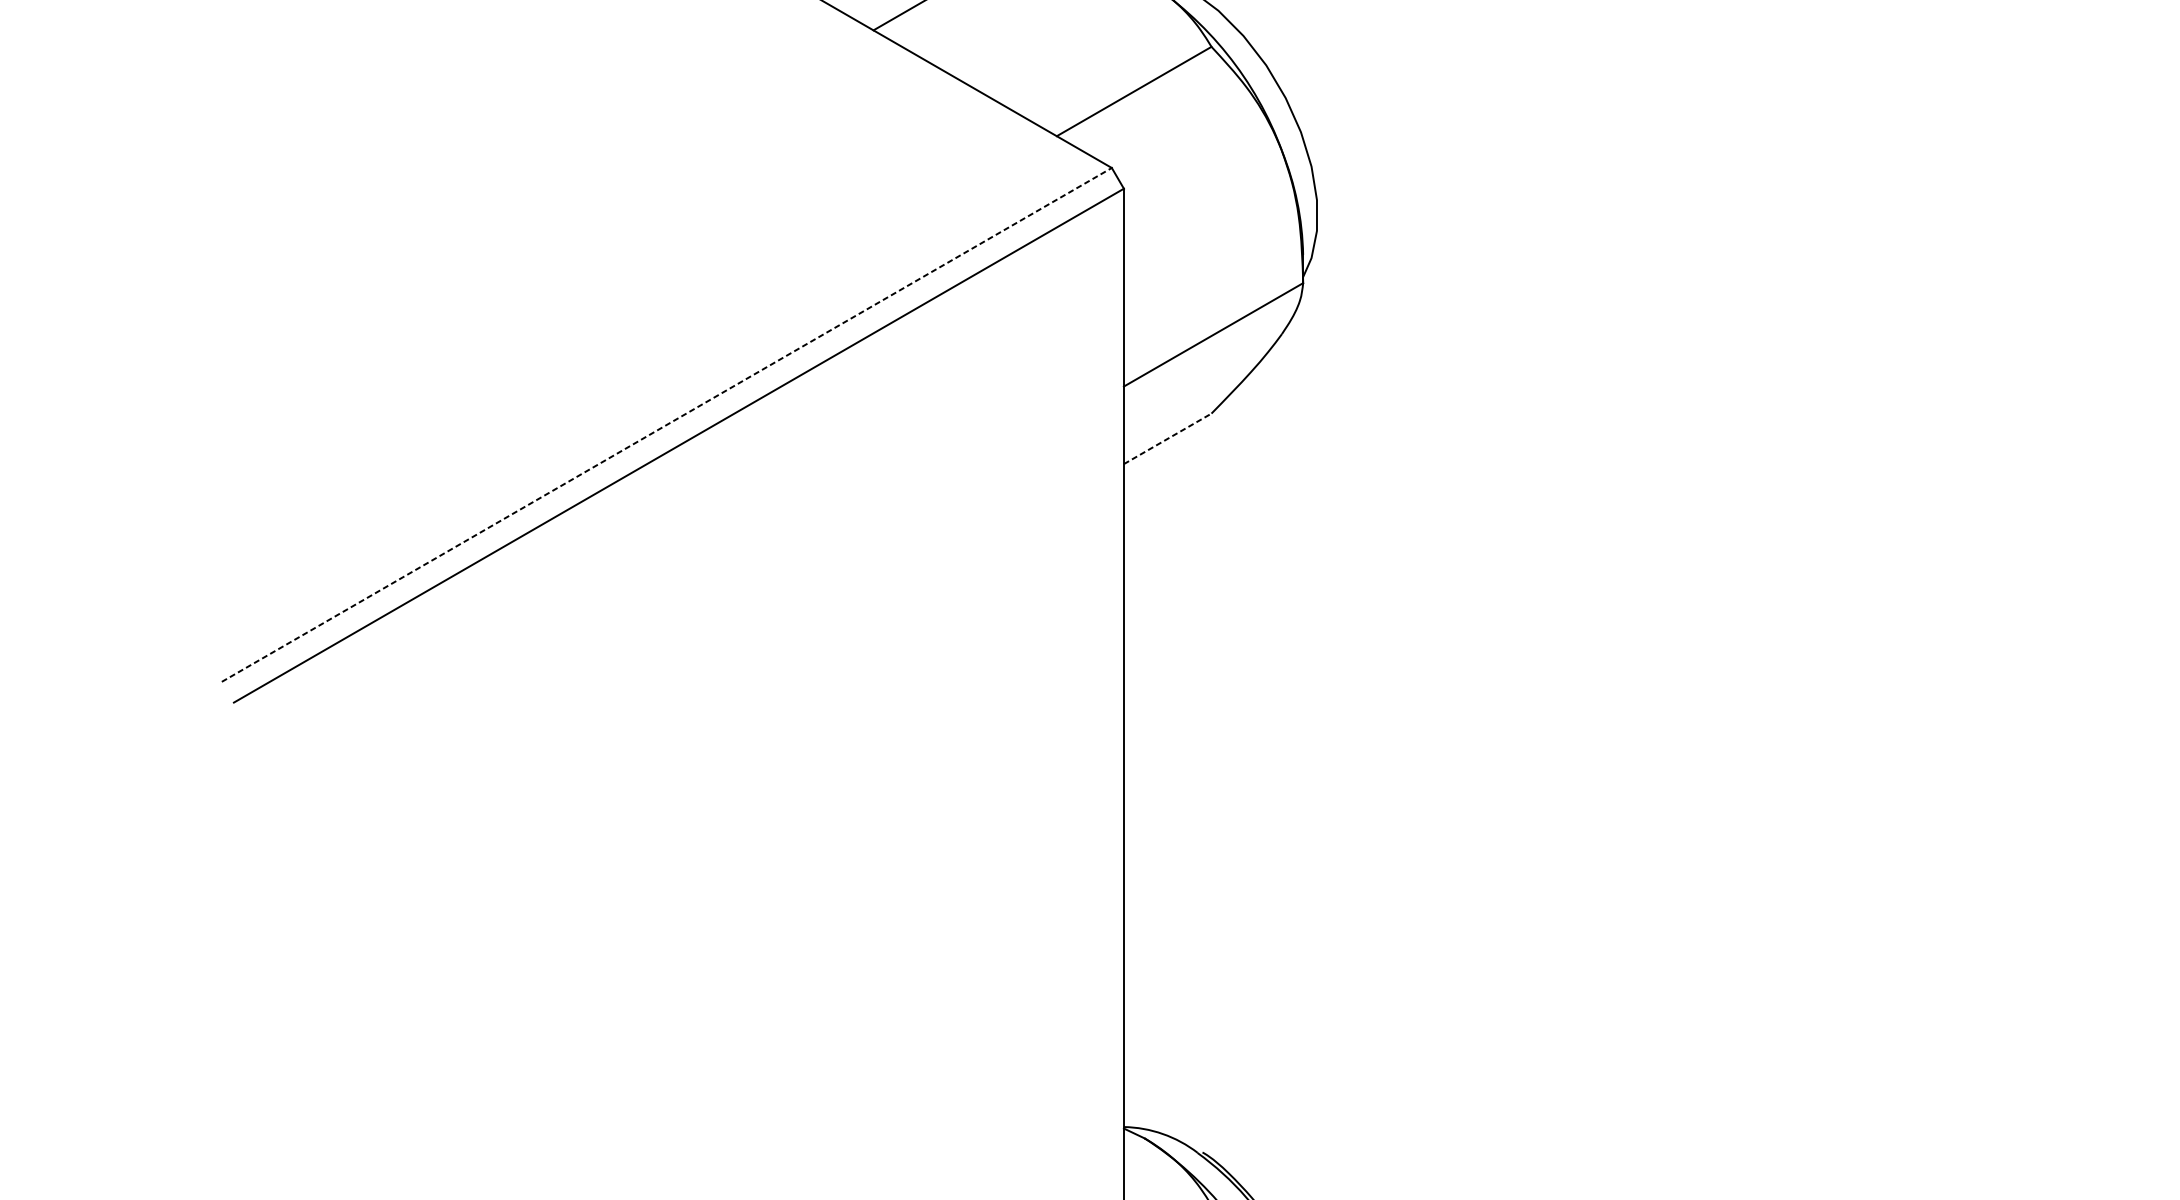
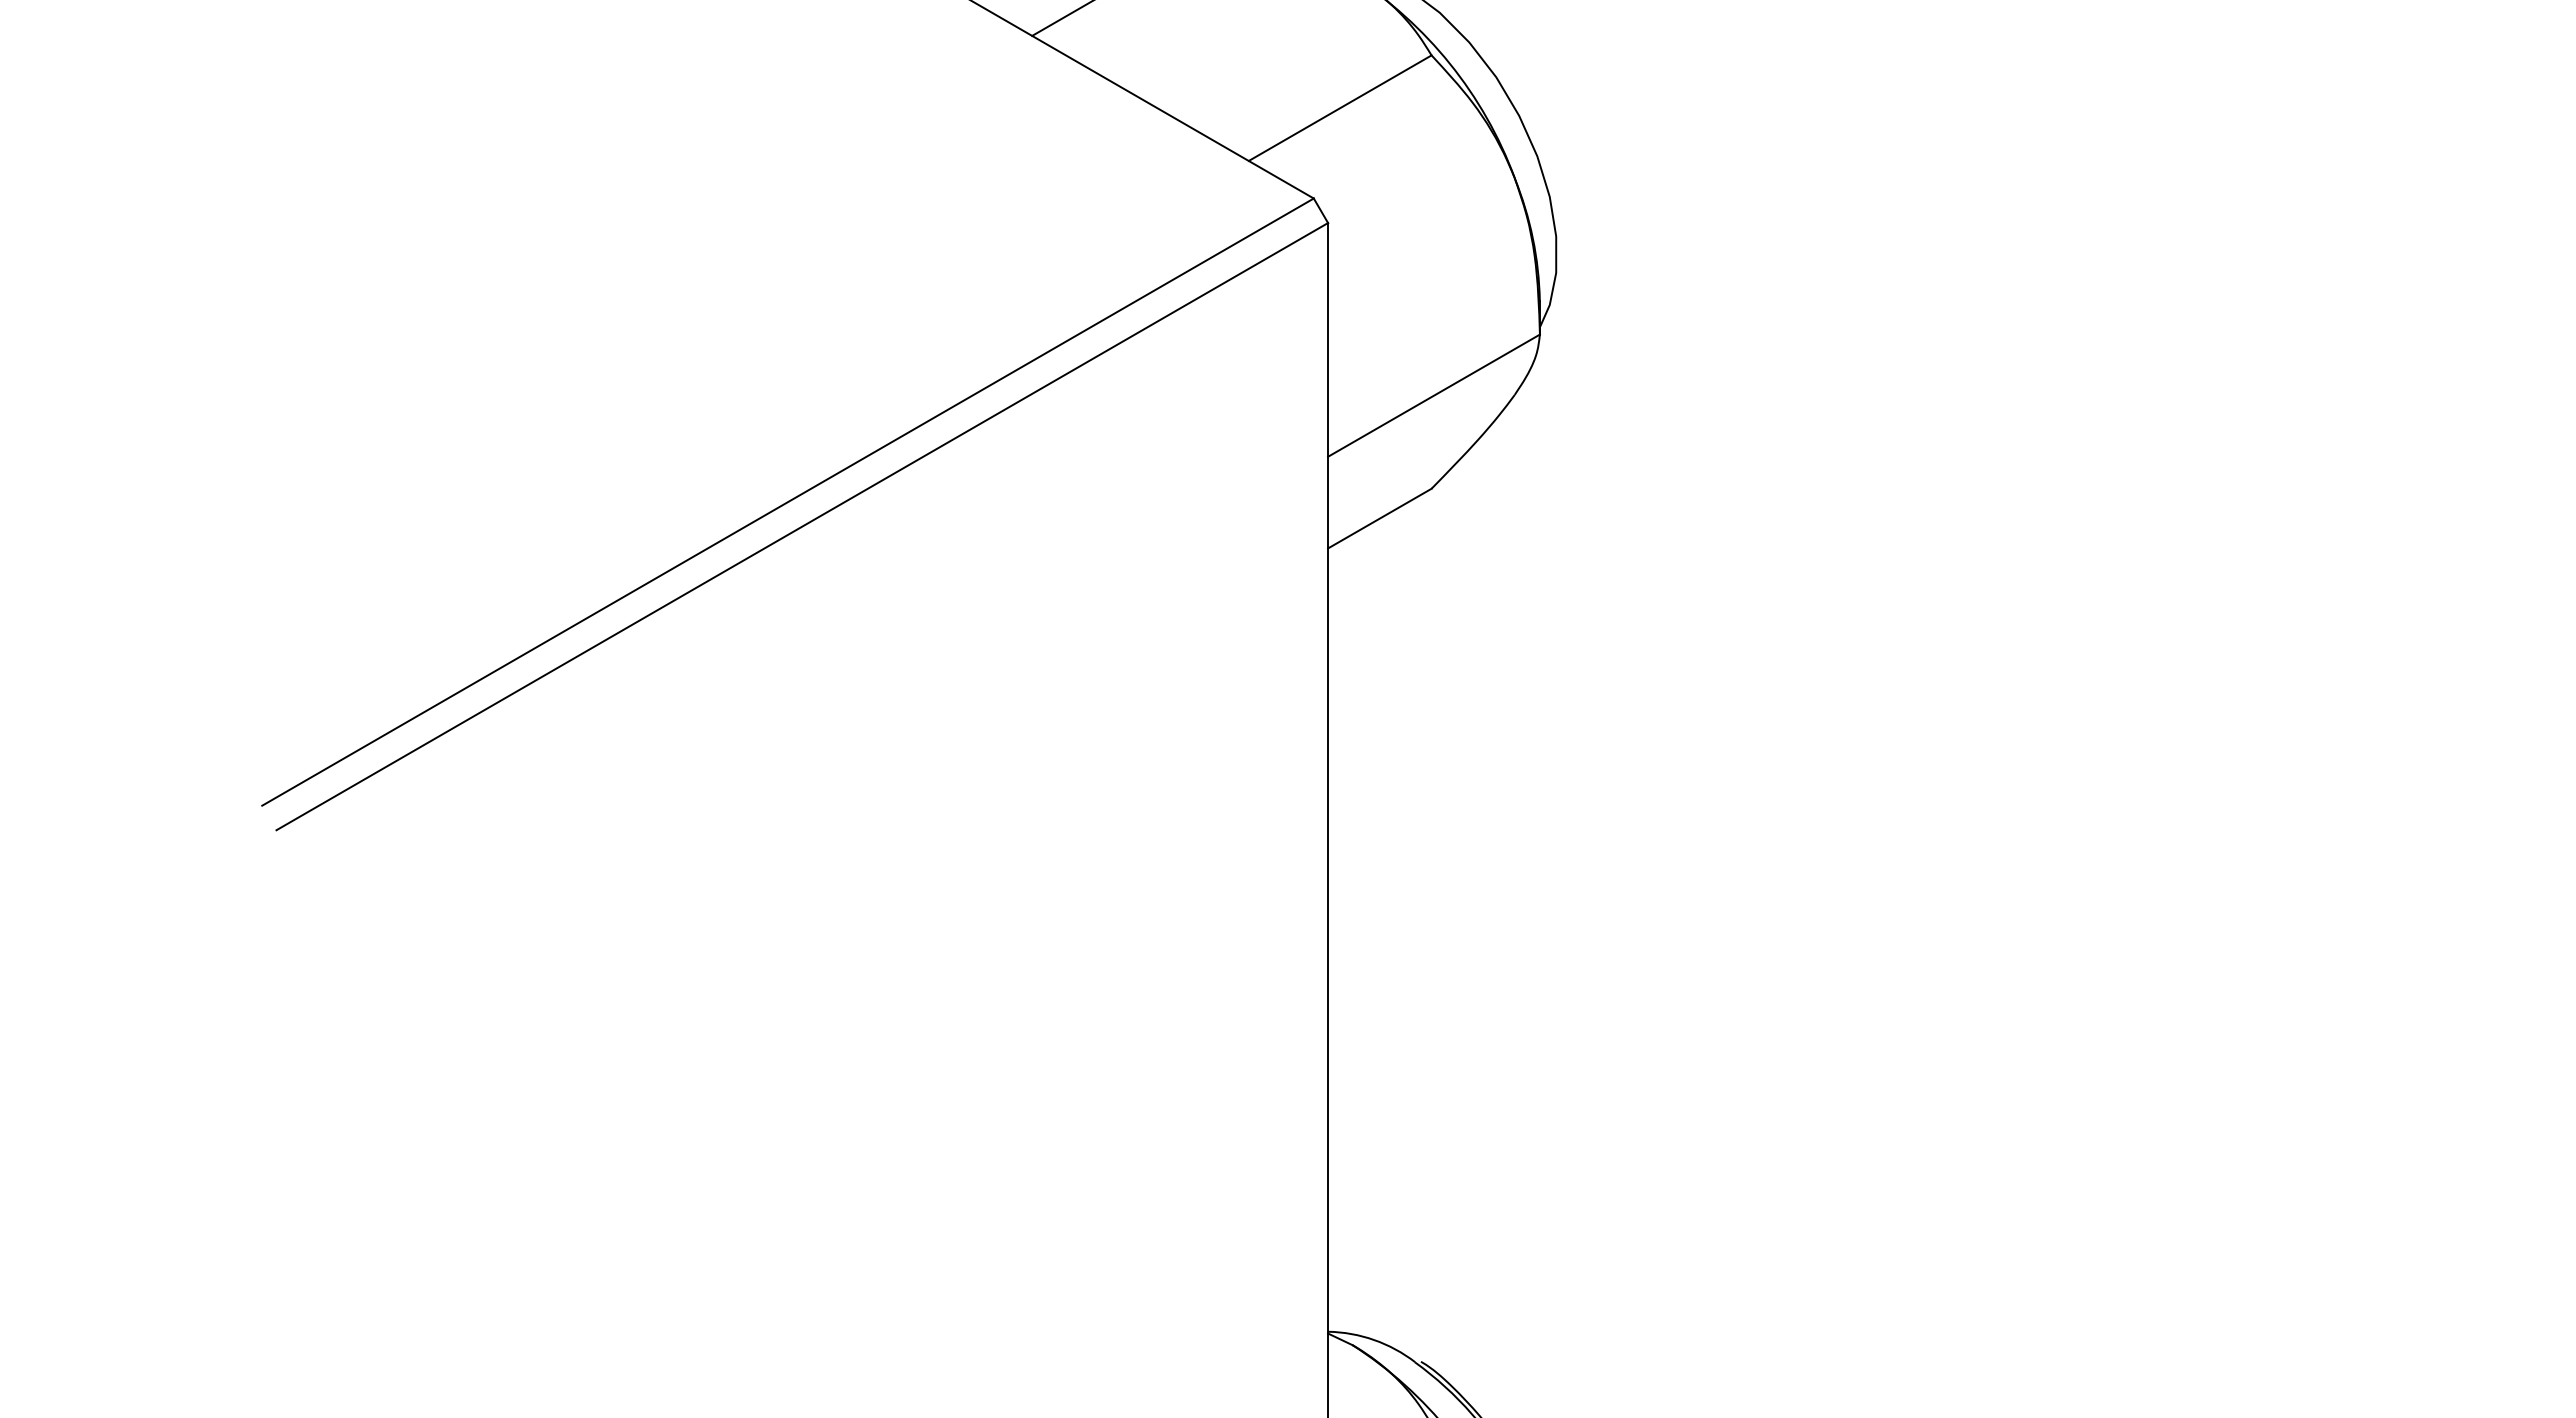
line: (667, 424) -> (788, 501), dashed -> solid
line: (1167, 438) -> (1379, 518), dashed -> solid

